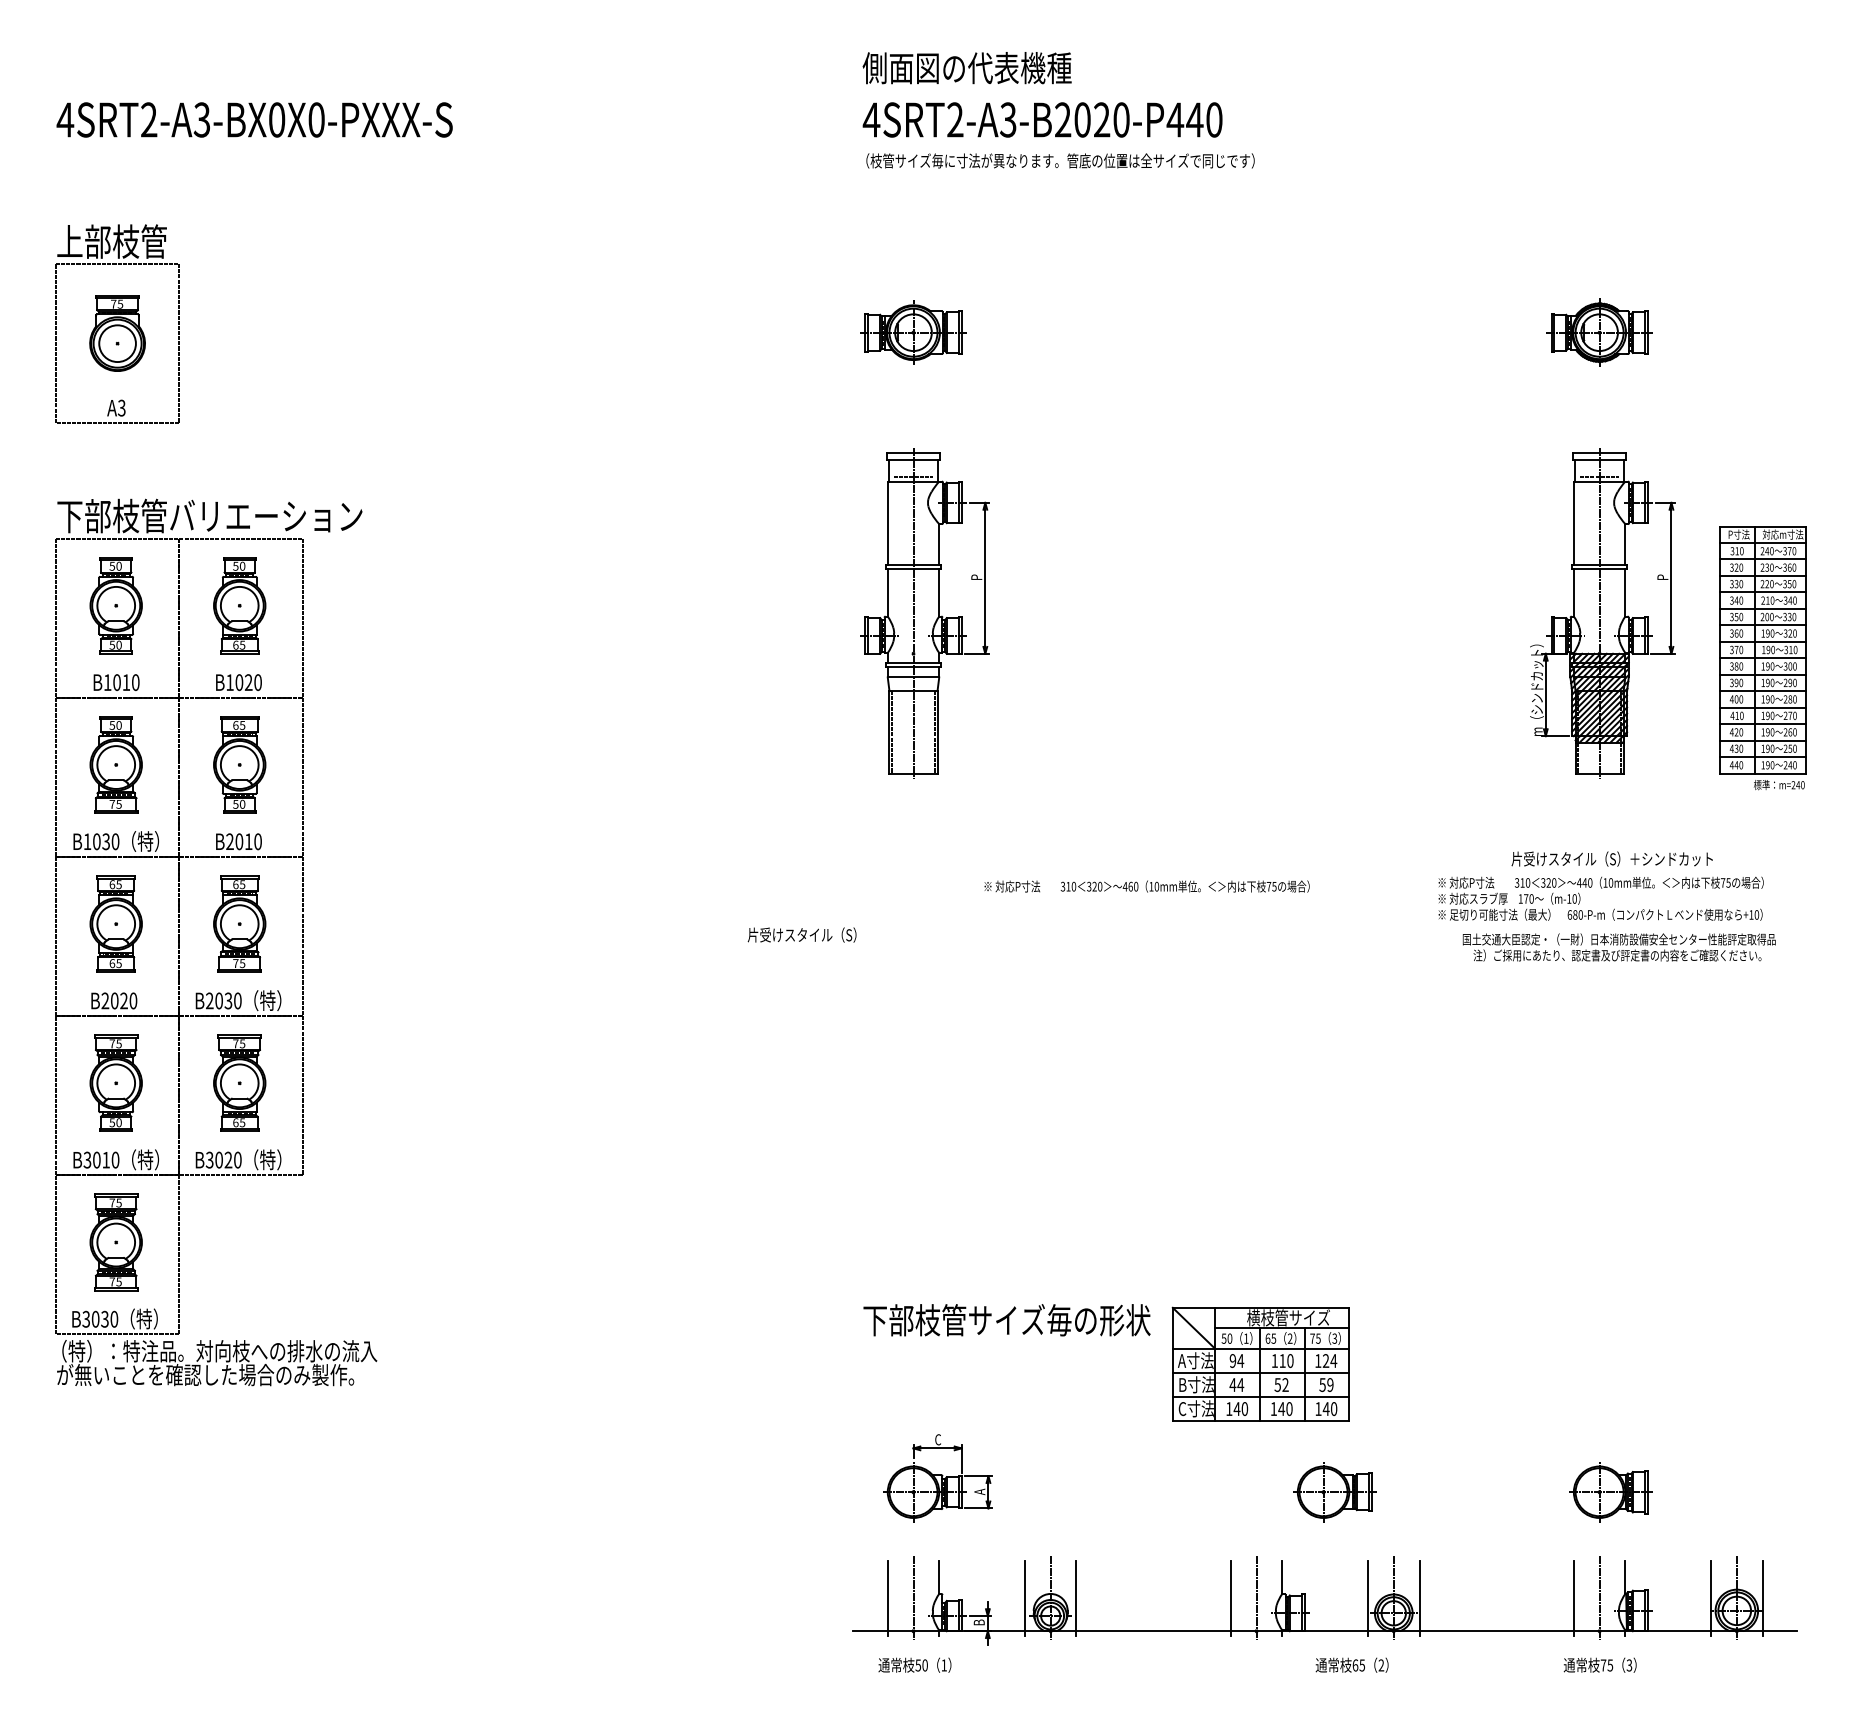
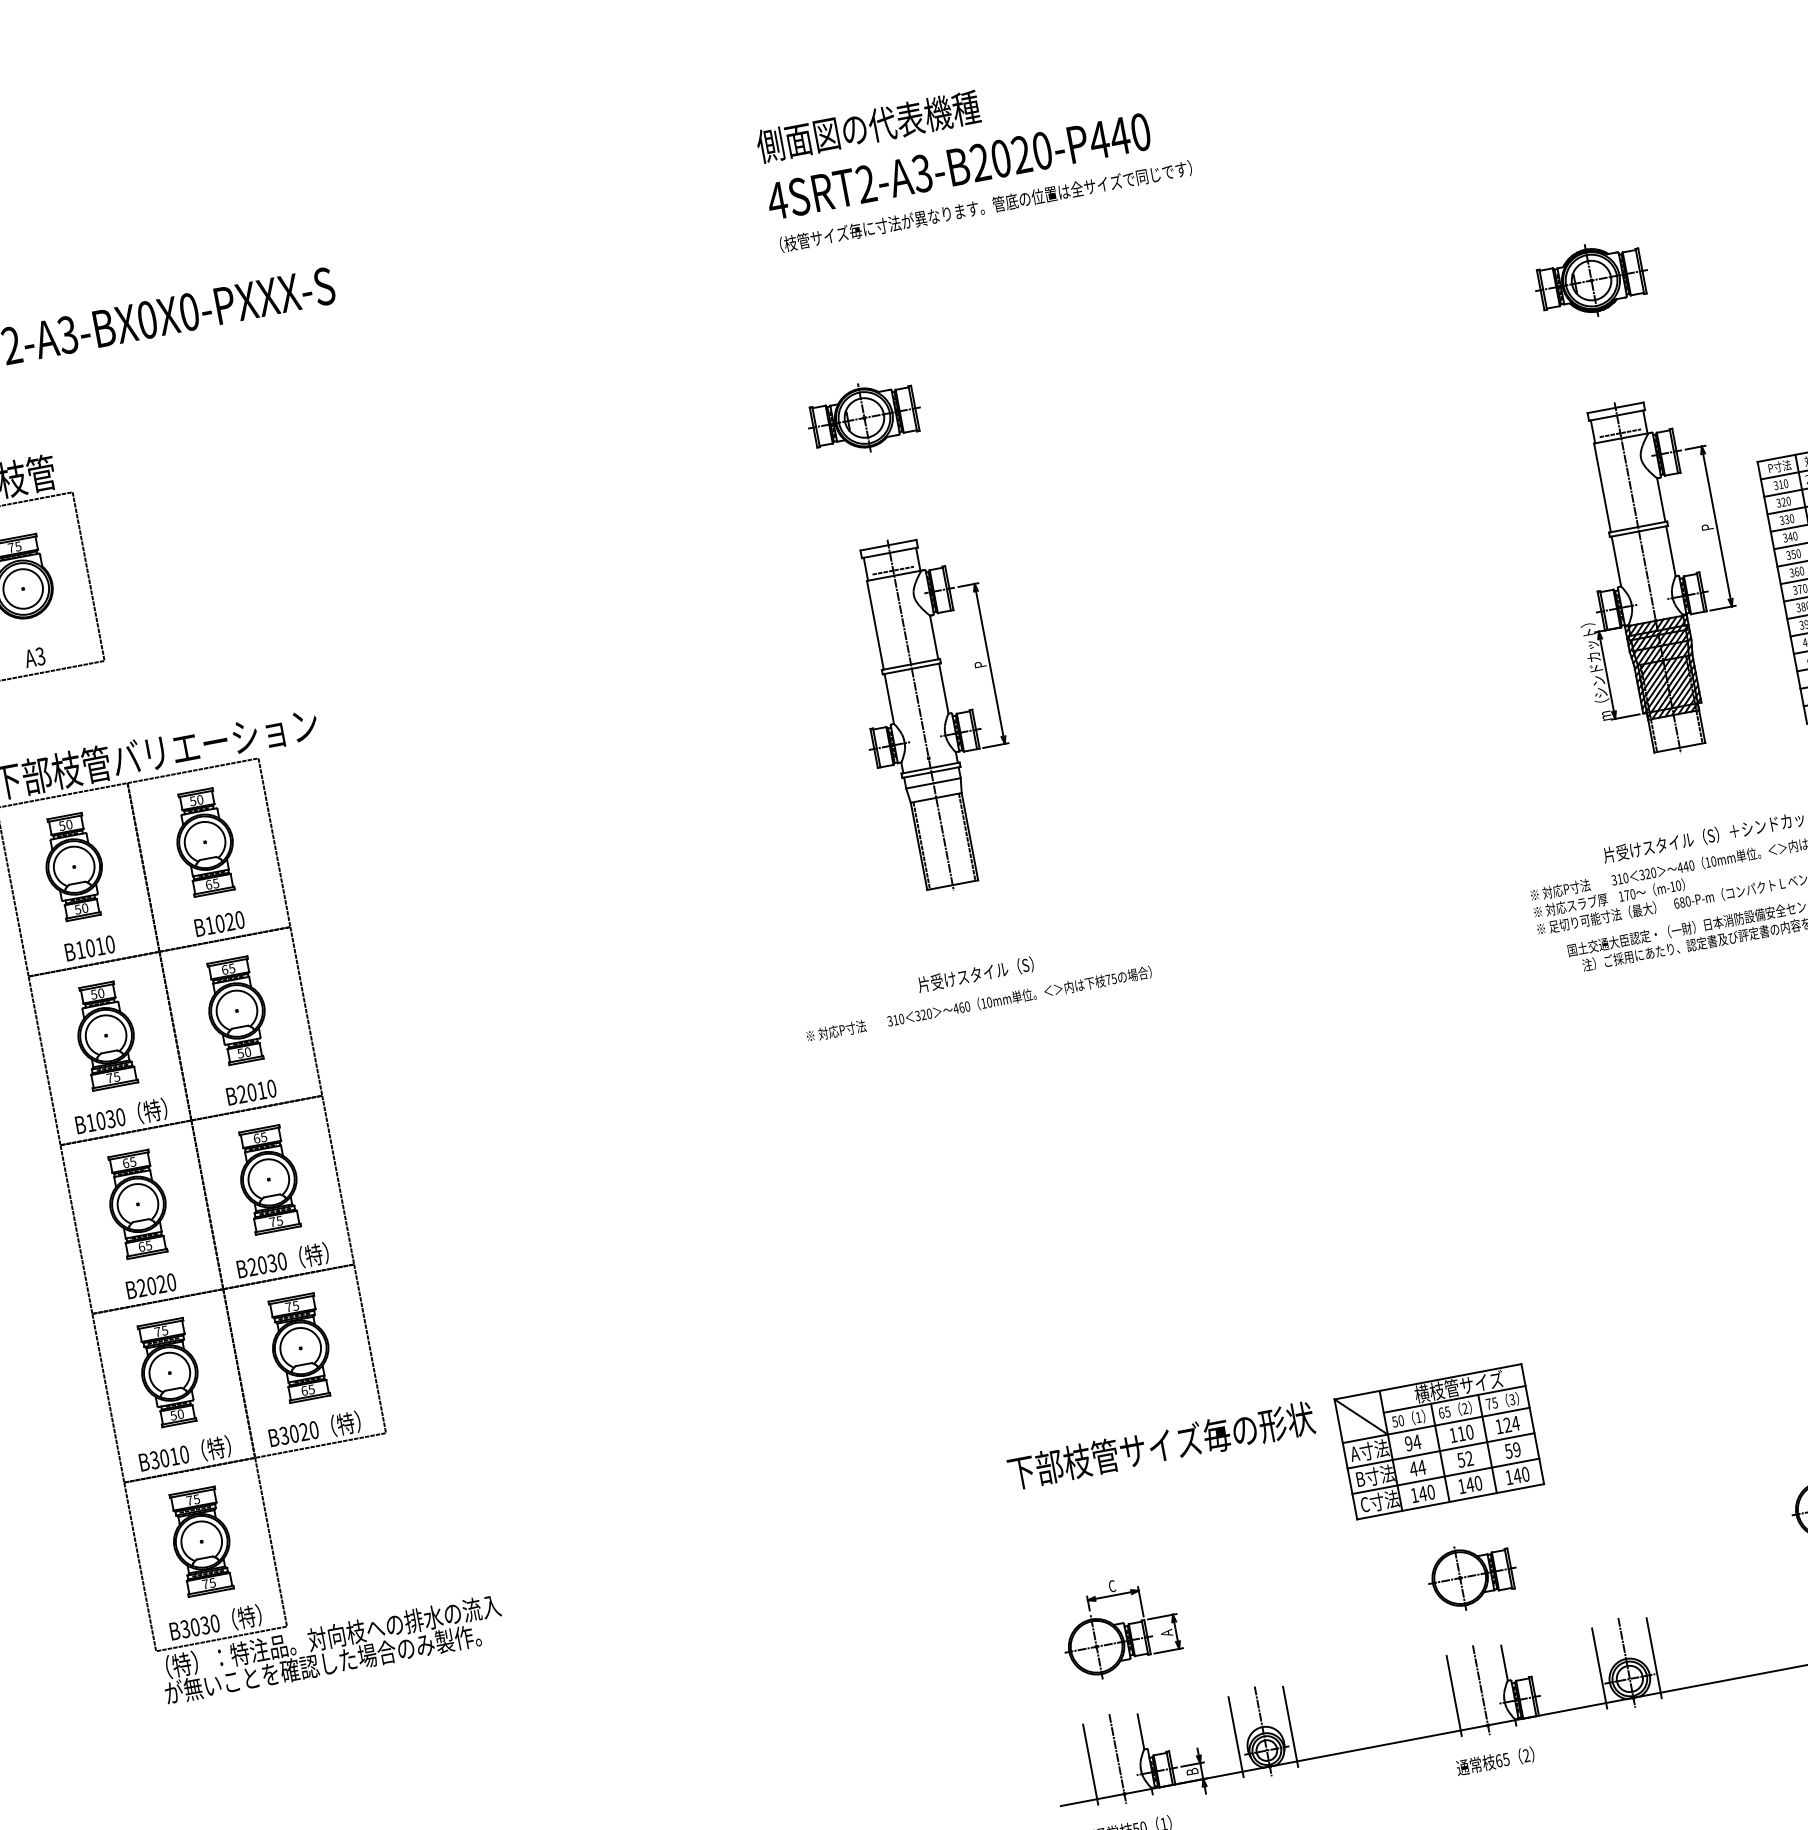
text: (1146, 886) -> (978, 1004), moved
text: (801, 934) -> (975, 974), moved
part: (1334, 1492) -> (1471, 1576), moved
text: (1351, 1664) -> (1494, 1760), moved

